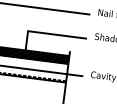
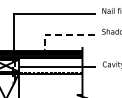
line: (45, 33) -> (59, 34), solid -> dashed

